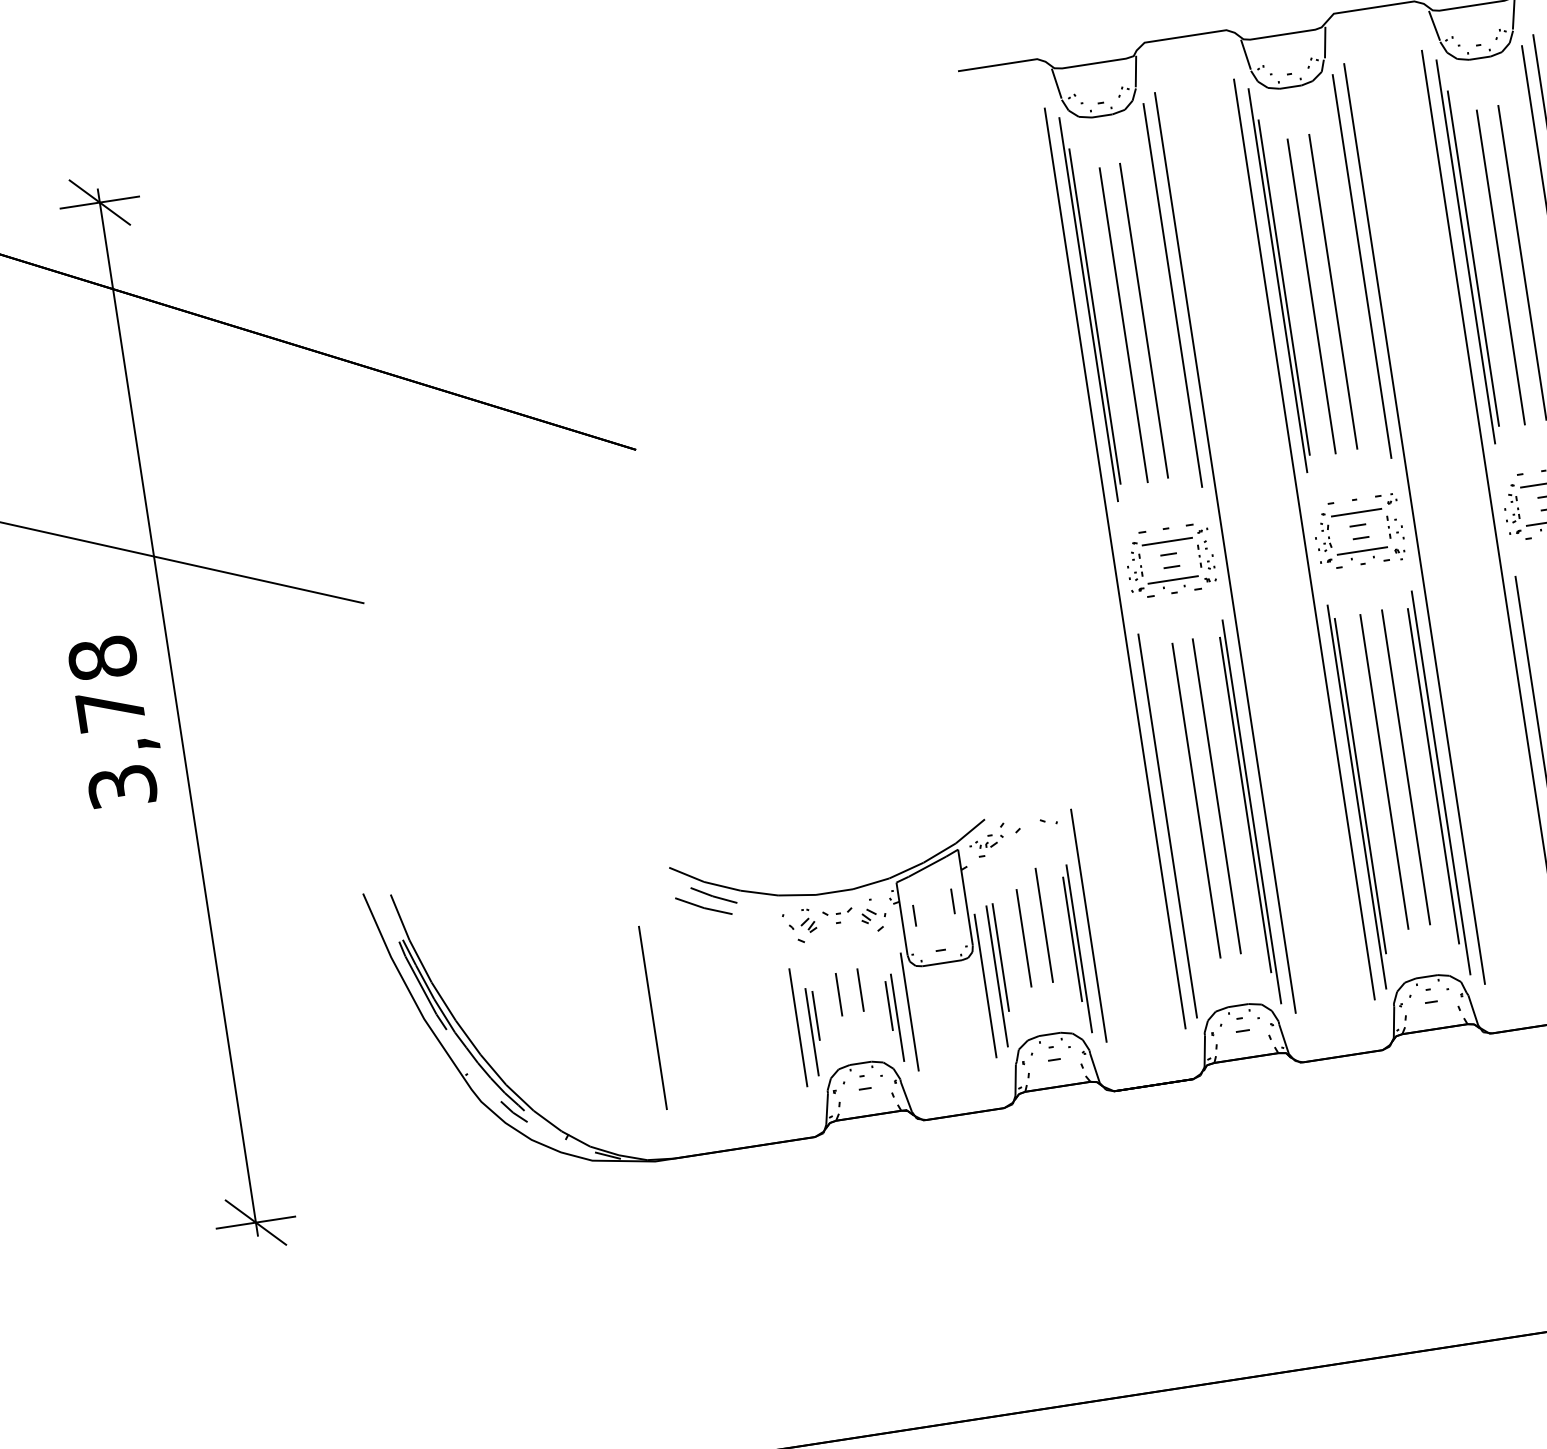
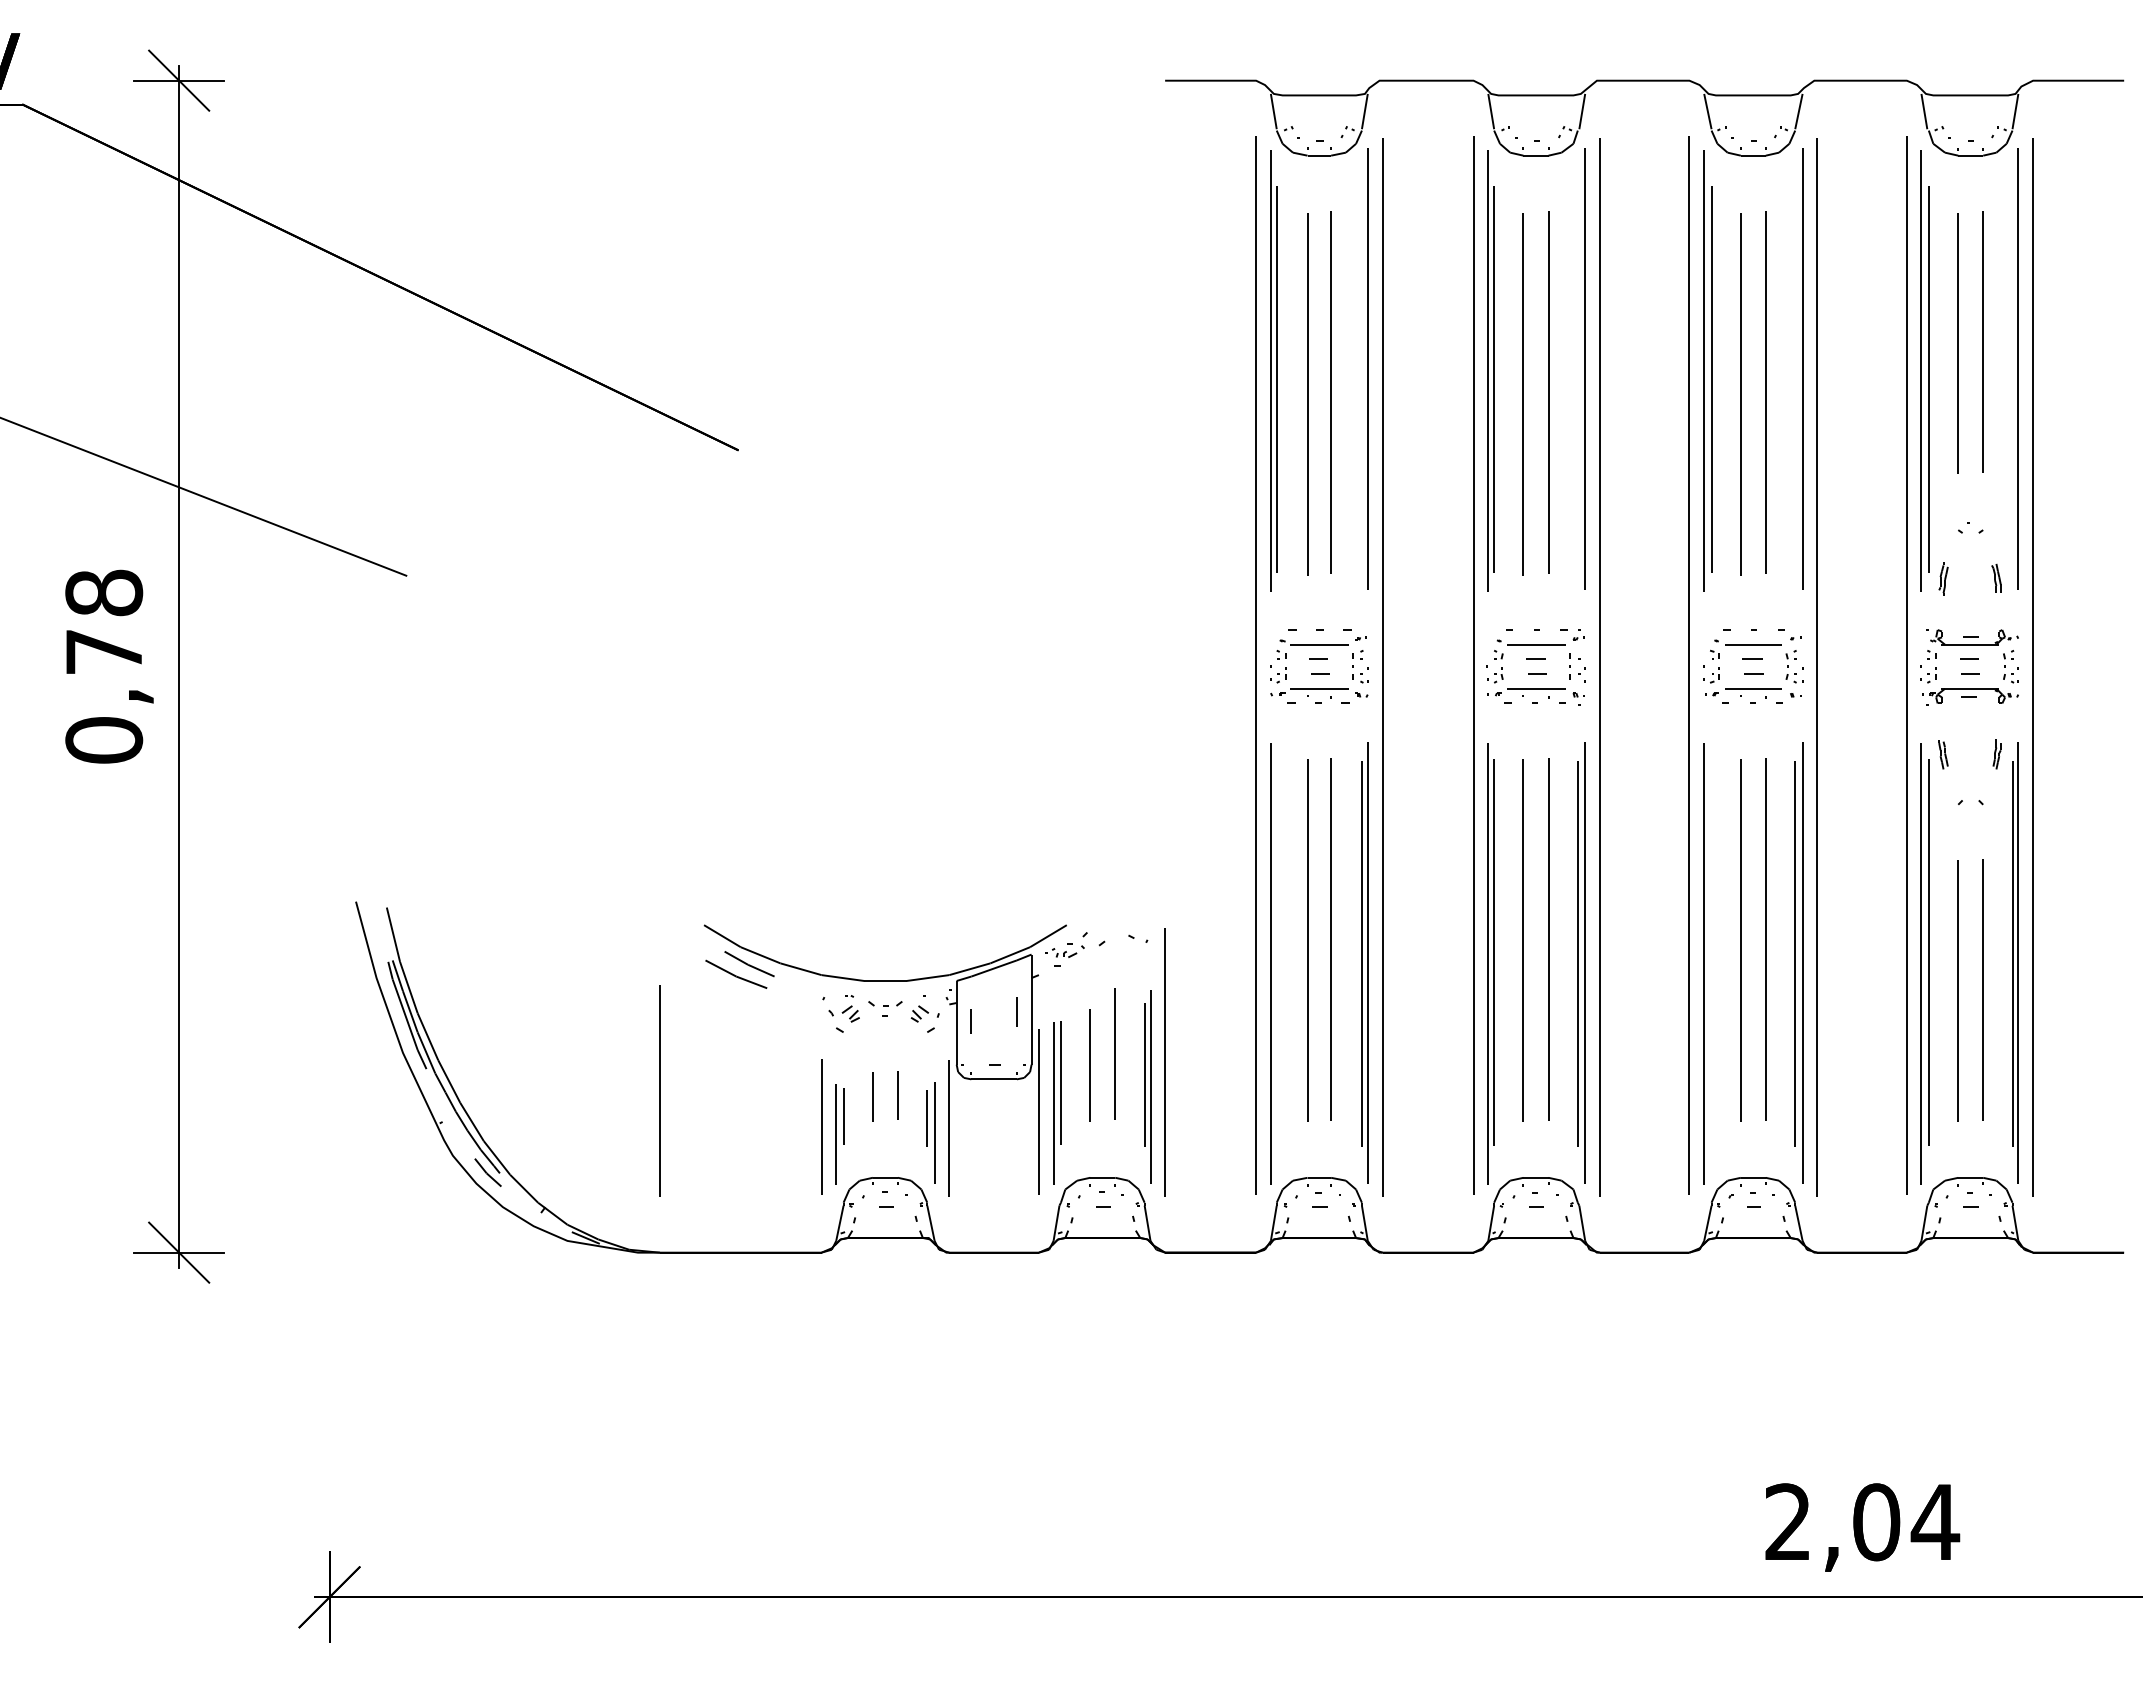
text: (122, 786) -> (104, 740), 3,78 -> 0,78

